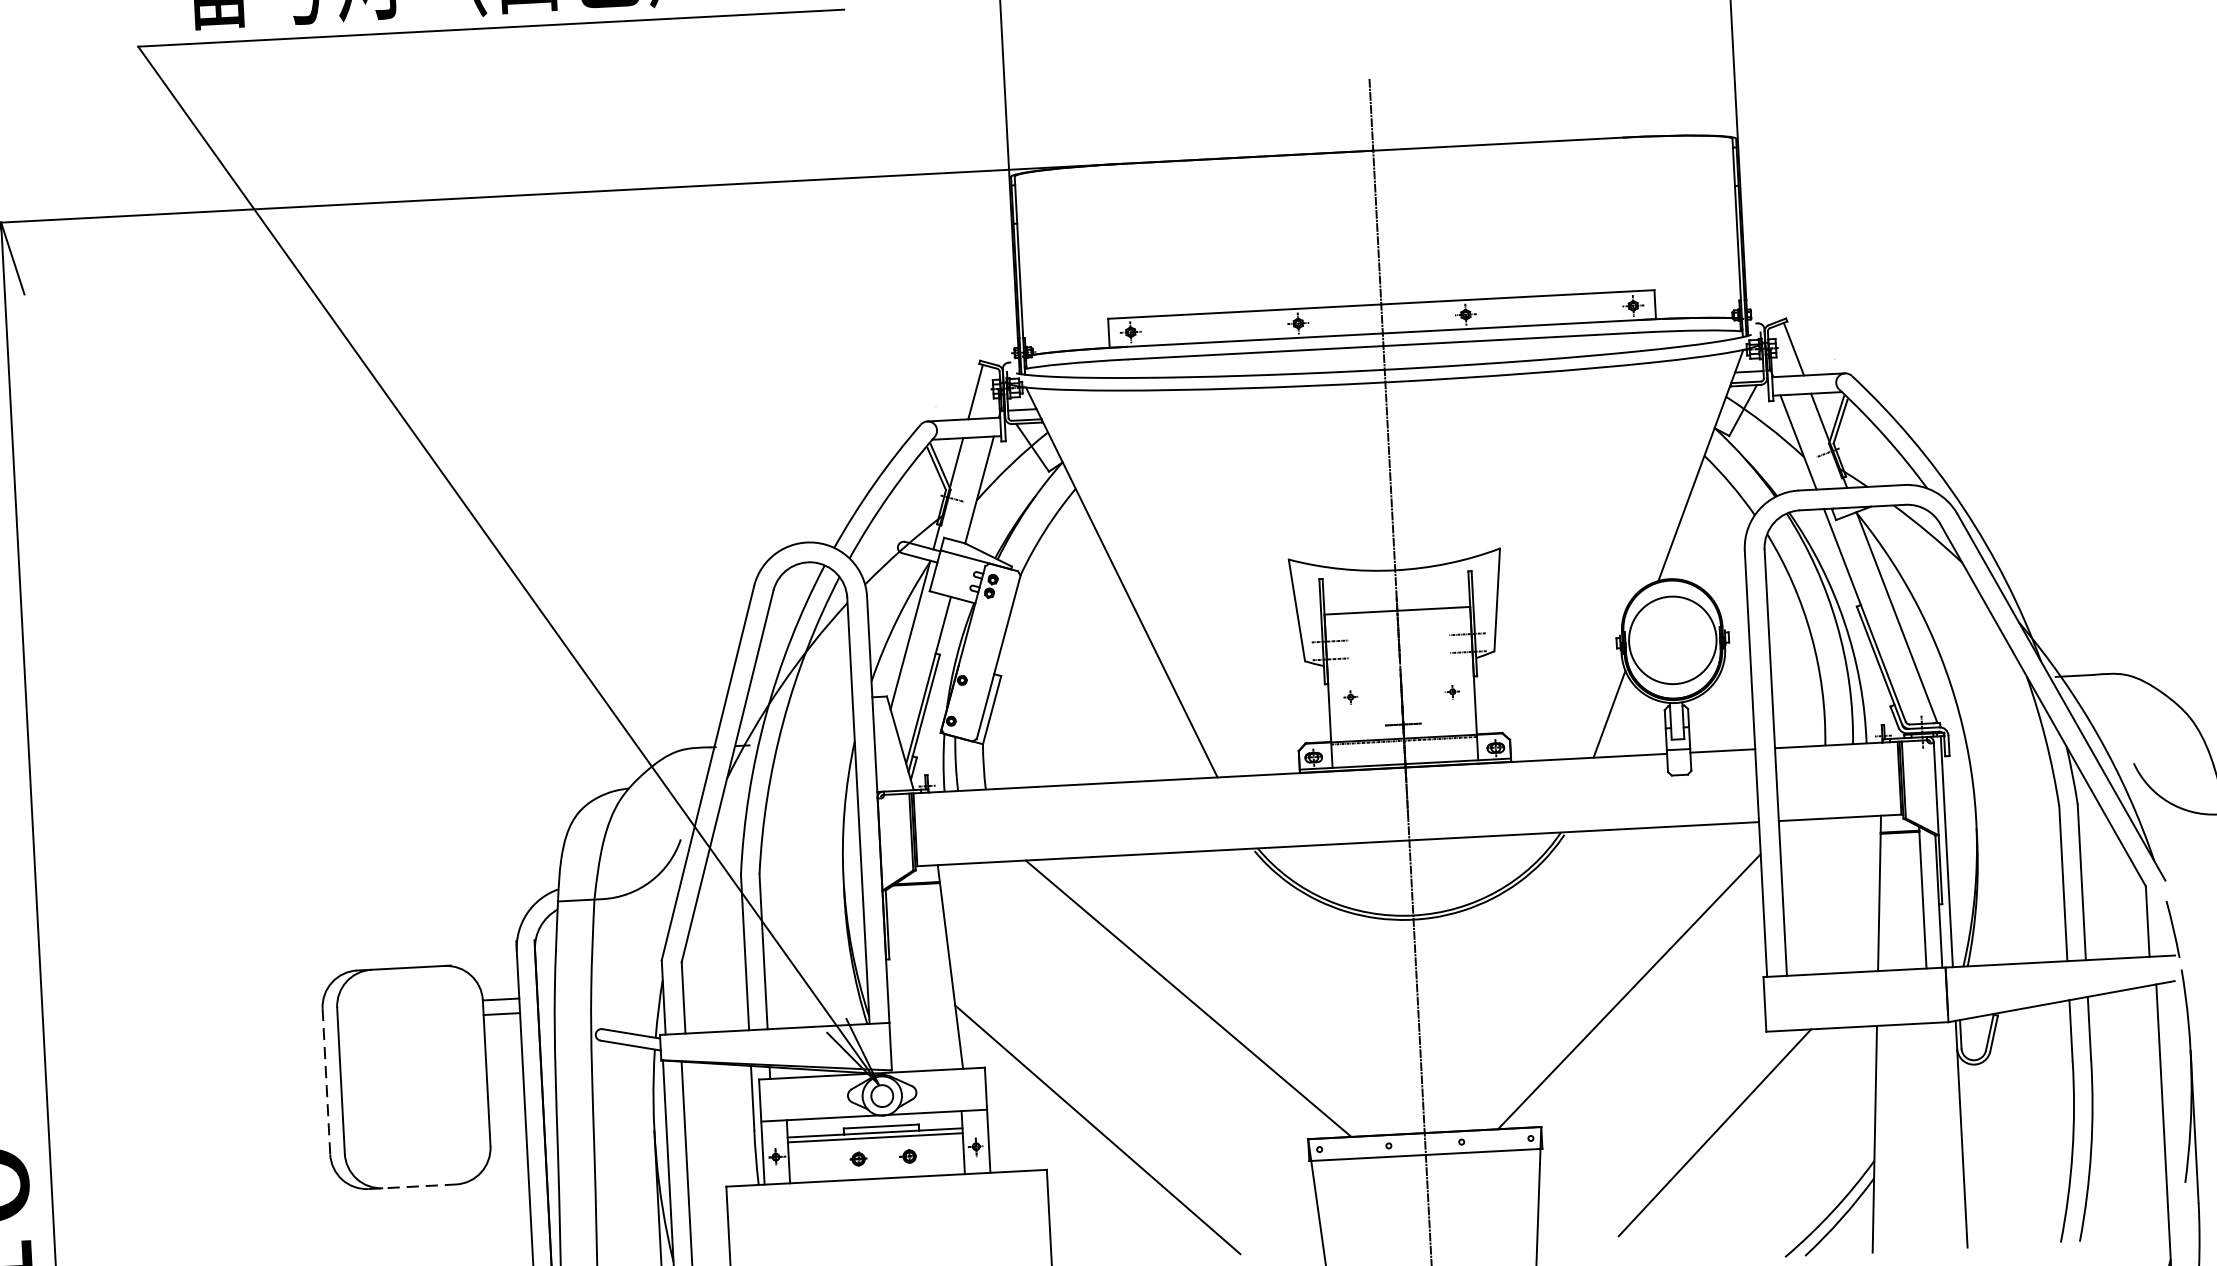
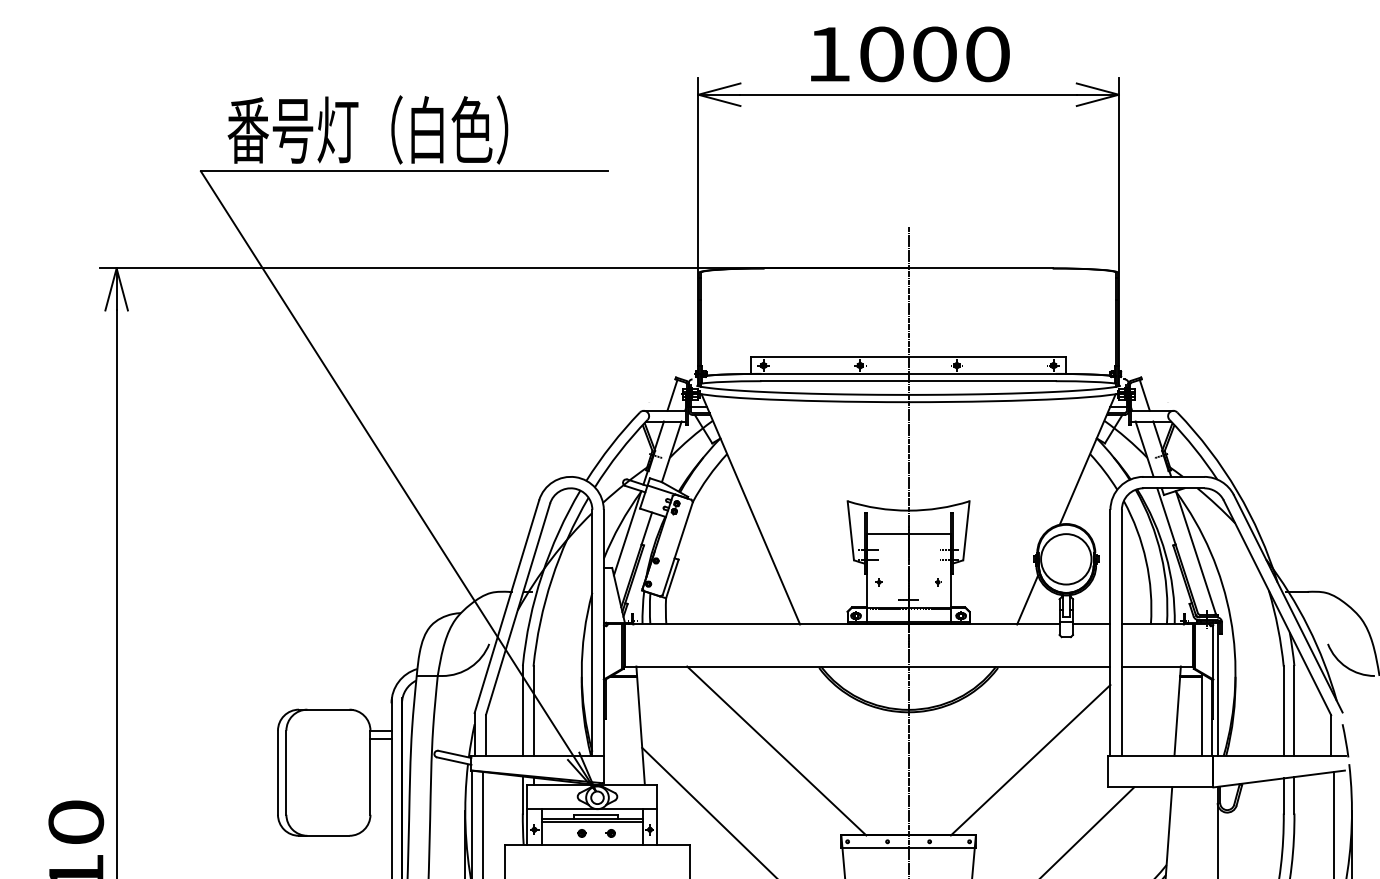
line: (325, 1083) -> (277, 773), dashed -> solid
line: (412, 1186) -> (324, 835), dashed -> solid

